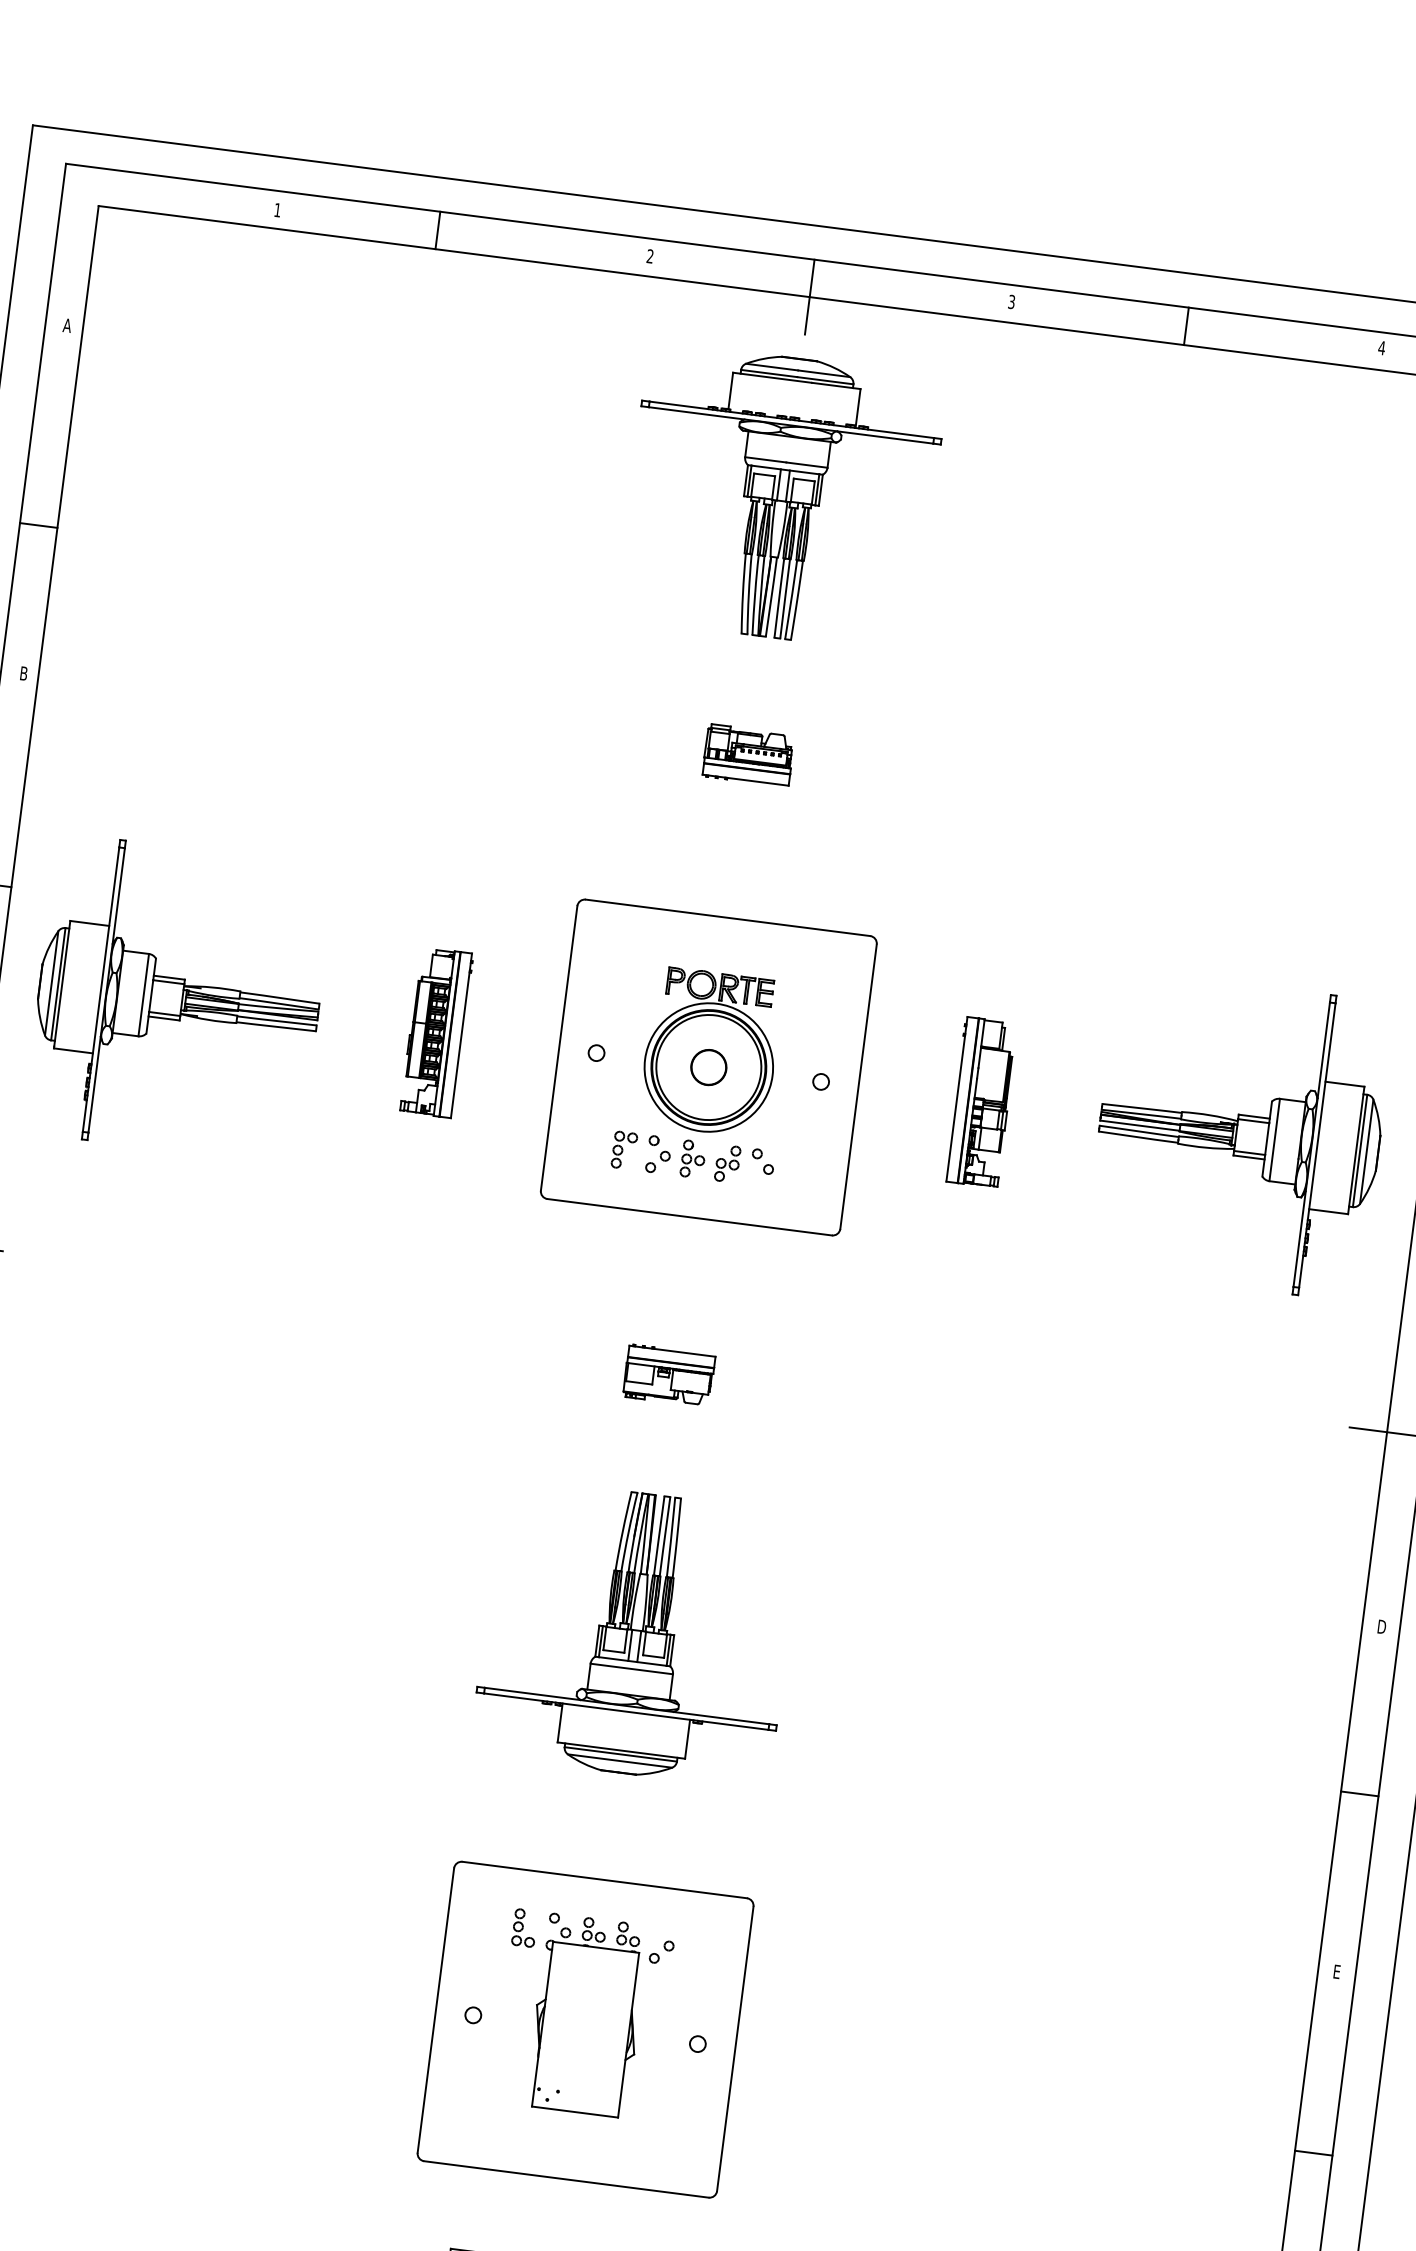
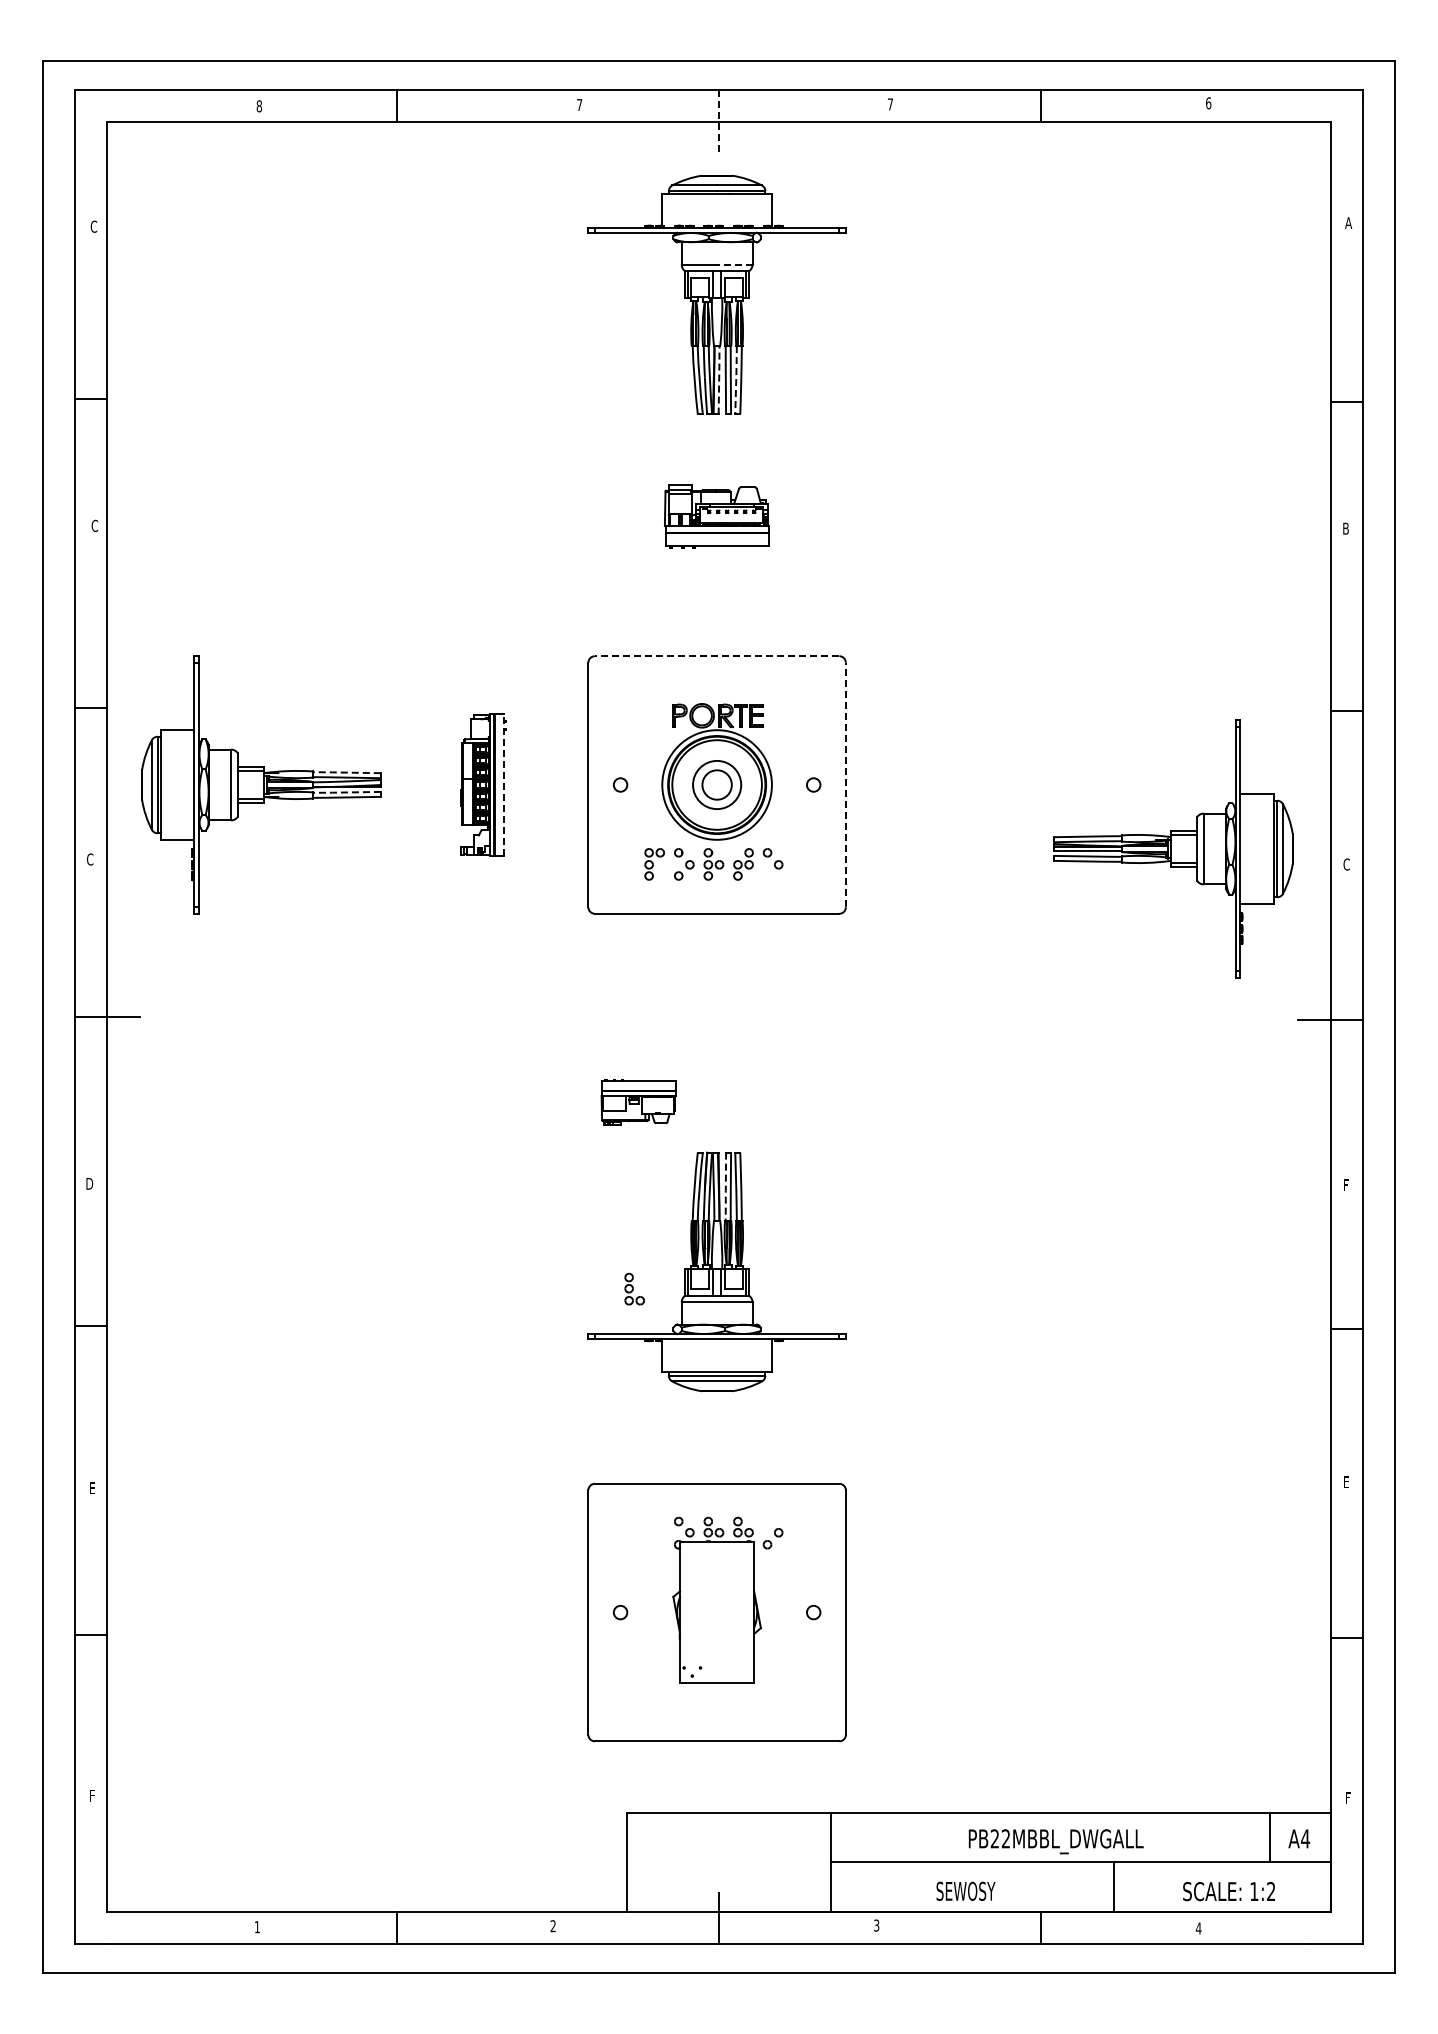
text: (277, 210) -> (259, 106), 1 -> 8
text: (650, 255) -> (579, 104), 2 -> 7
line: (810, 297) -> (719, 122), solid -> dashed
text: (1010, 301) -> (889, 104), 3 -> 7
text: (66, 325) -> (93, 226), A -> C
text: (1381, 348) -> (1208, 103), 4 -> 6
line: (806, 464) -> (734, 264), solid -> dashed
line: (772, 595) -> (719, 378), solid -> dashed
line: (791, 598) -> (736, 379), solid -> dashed
text: (23, 673) -> (94, 525), B -> C
part: (748, 755) -> (716, 516), size x1.4
line: (727, 918) -> (716, 656), solid -> dashed
line: (279, 997) -> (346, 772), solid -> dashed
line: (276, 1021) -> (346, 792), solid -> dashed
line: (461, 1036) -> (504, 785), solid -> dashed
circle: (709, 1066) -> (717, 784), size x1.6
line: (858, 1086) -> (845, 784), solid -> dashed
part: (981, 1101) -> (951, 784), removed
part: (1239, 1134) -> (1173, 848), moved
part: (668, 1376) -> (638, 1102), moved
line: (658, 1536) -> (725, 1187), solid -> dashed
text: (1382, 1627) -> (1347, 1185), D -> F
part: (524, 1927) -> (634, 1288), moved

